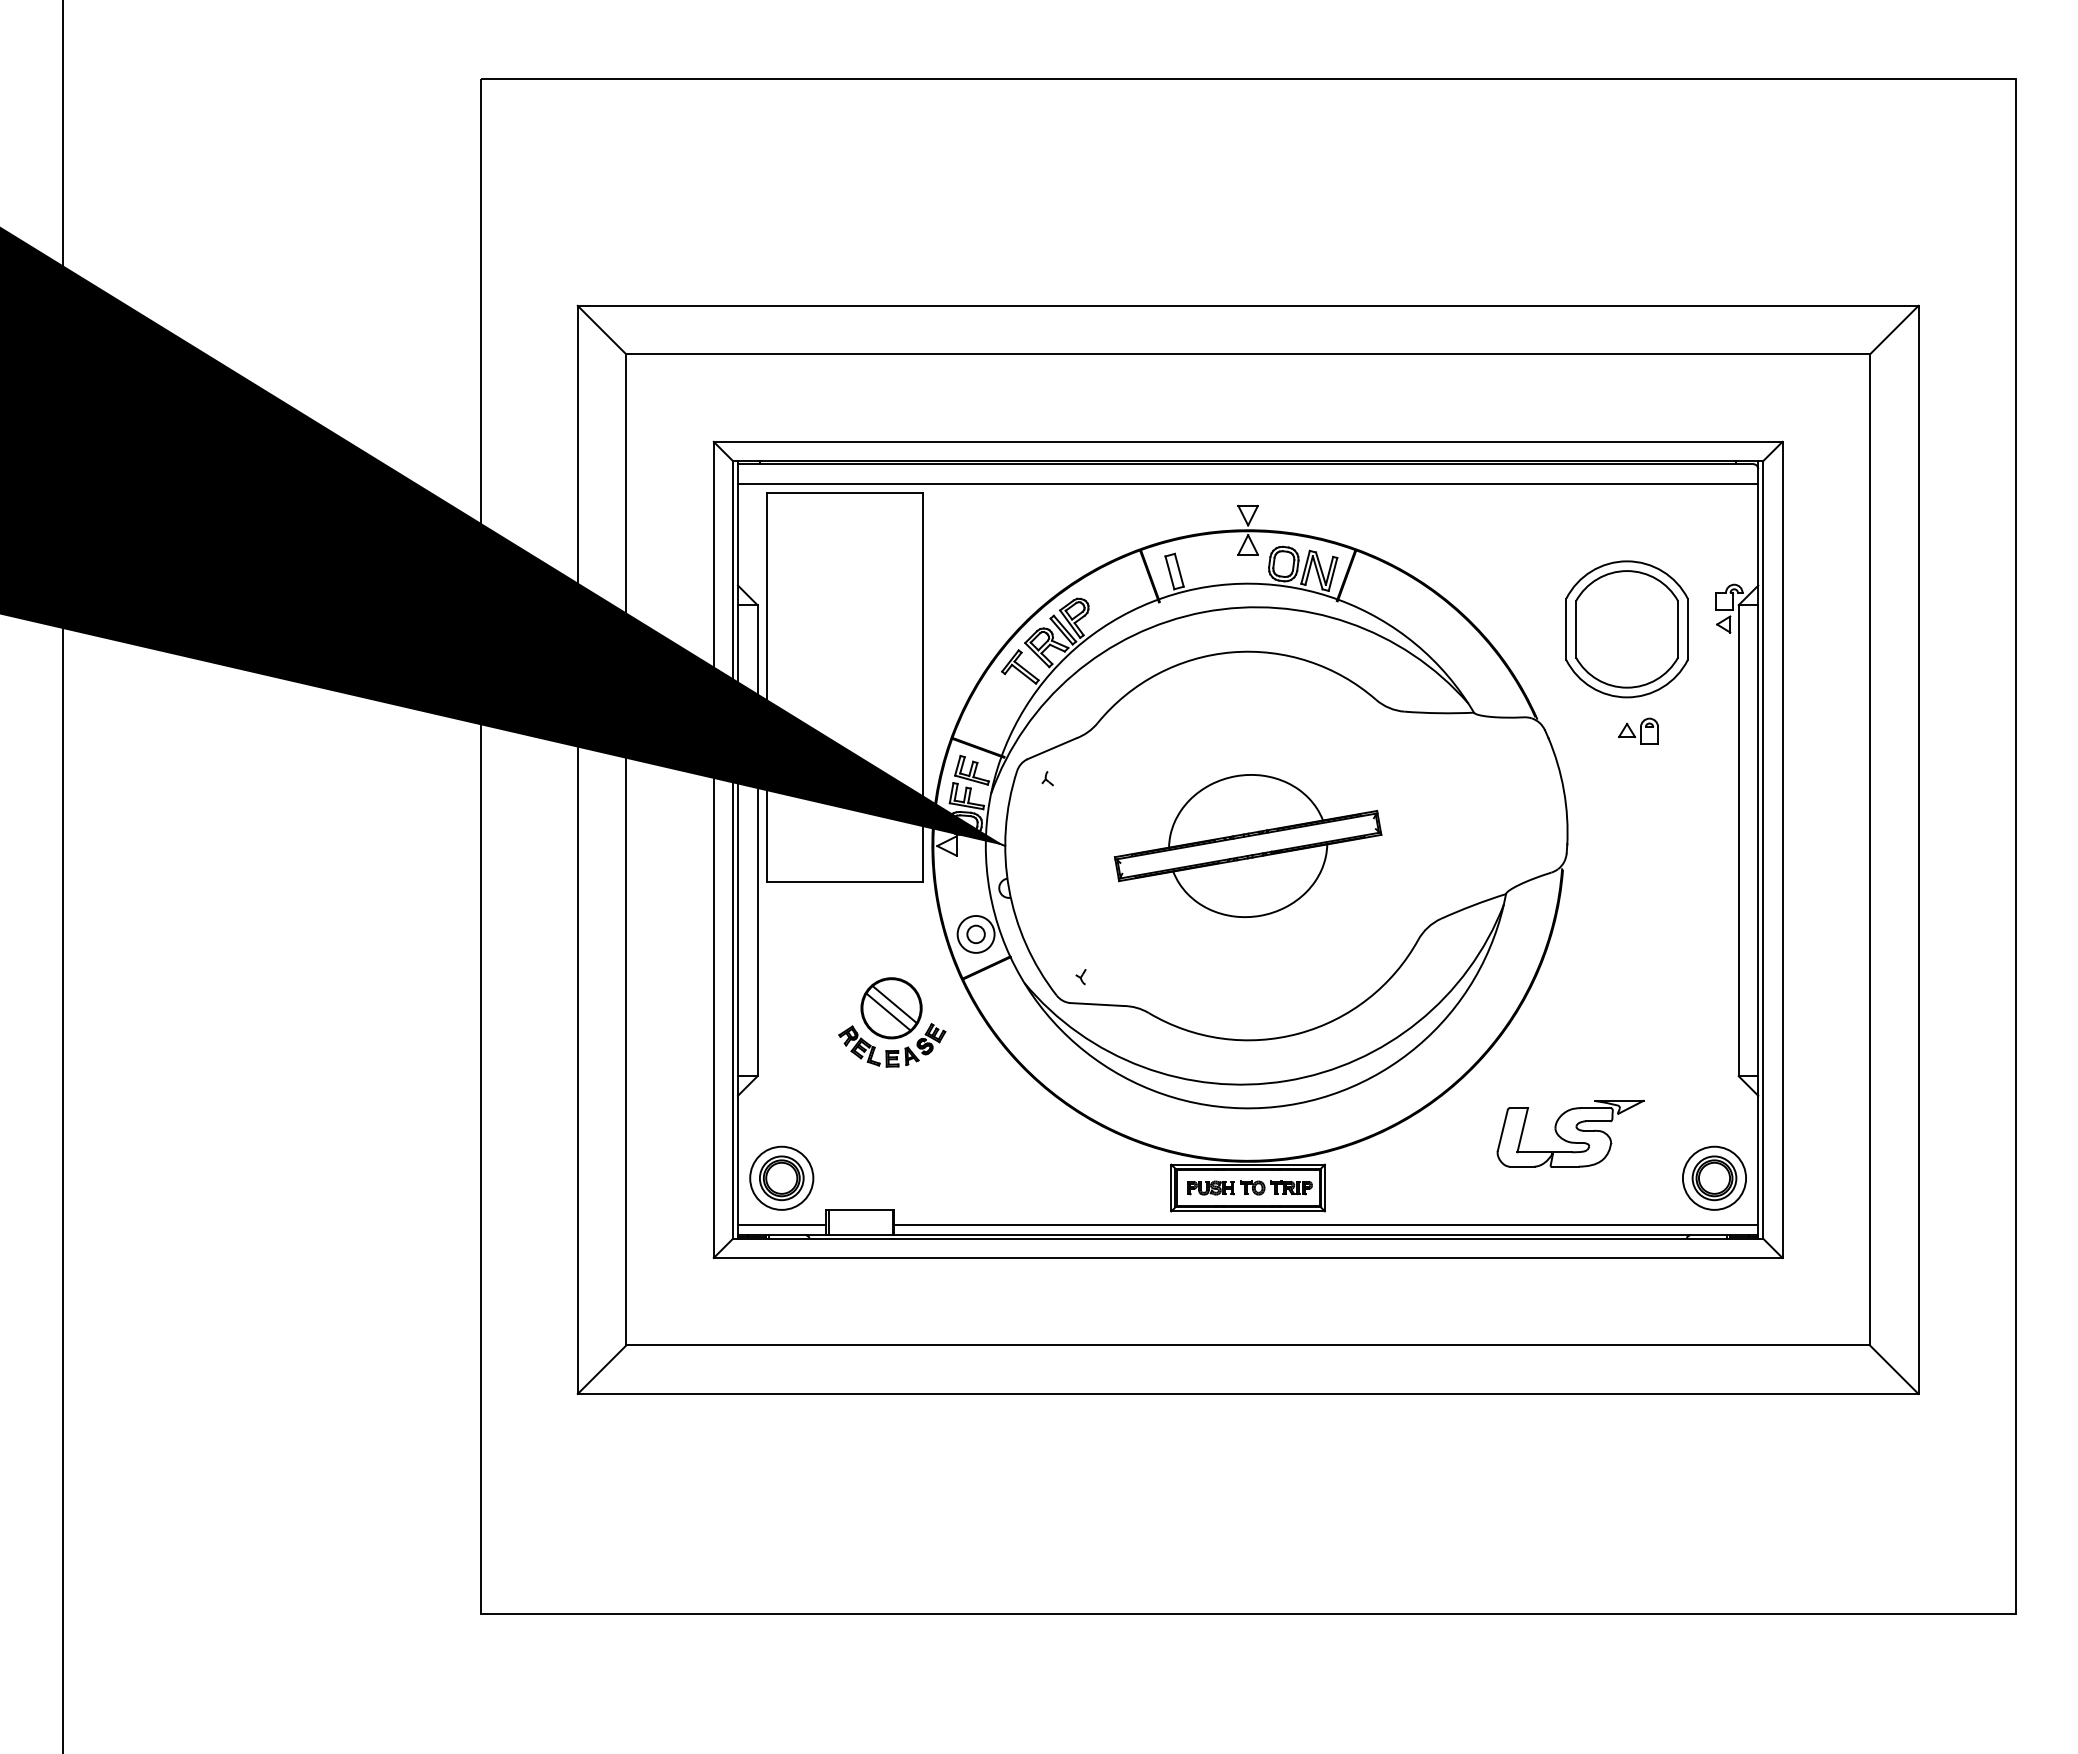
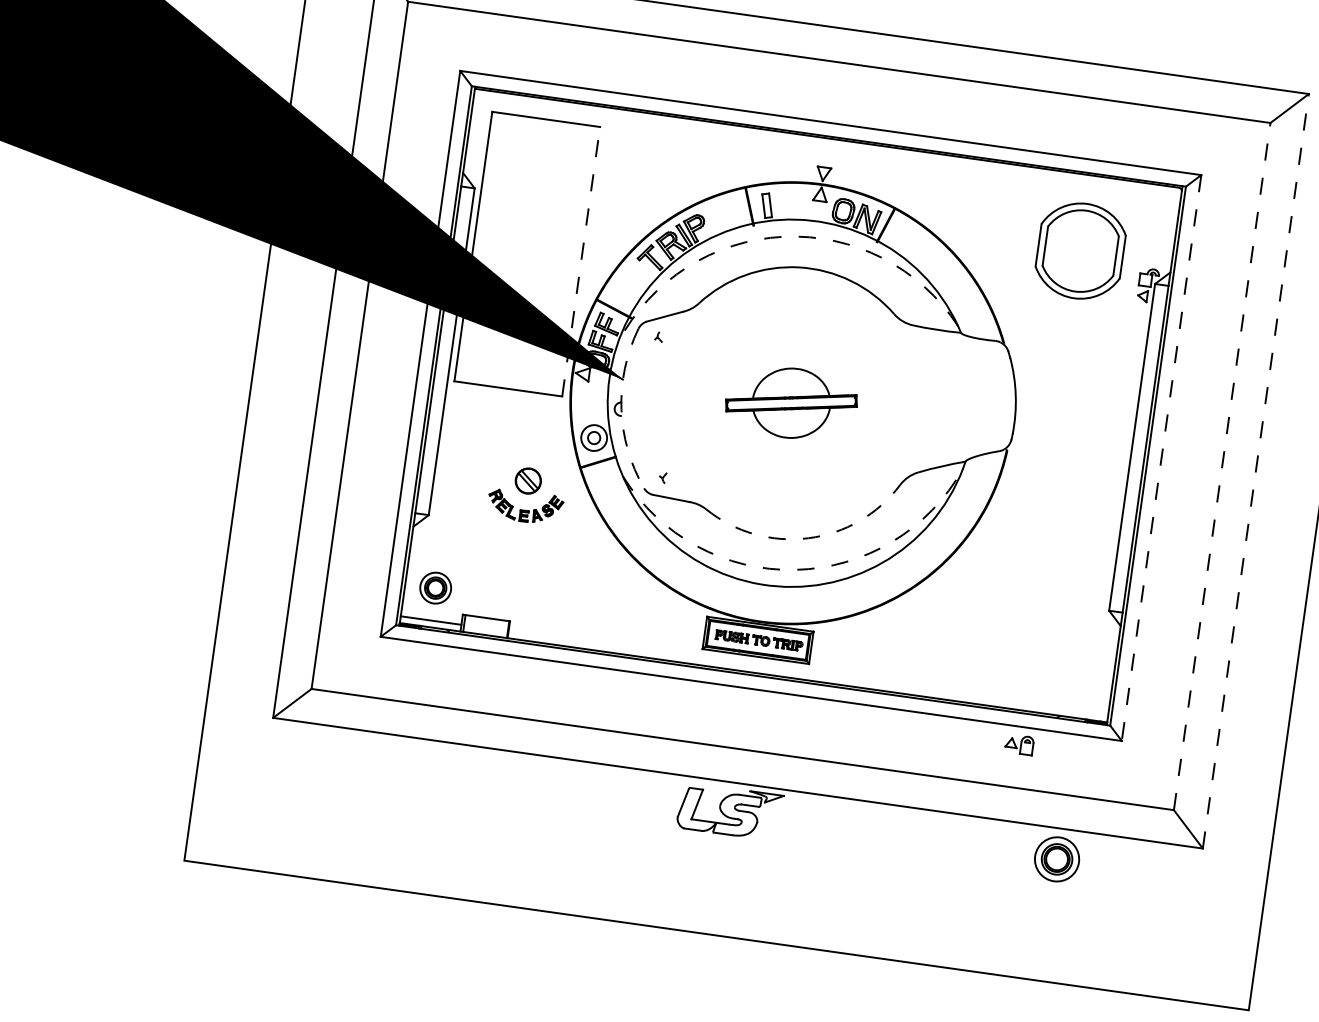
line: (1248, 483) -> (826, 151), removed
arc: (1203, 612) -> (783, 236), solid -> dashed
part: (1626, 629) -> (1080, 251), moved
line: (922, 687) -> (581, 261), solid -> dashed
part: (1638, 730) -> (1019, 743), moved
part: (1248, 845) -> (791, 402), size x0.7
line: (1869, 849) -> (1221, 466), solid -> dashed
line: (1918, 849) -> (1255, 470), solid -> dashed
line: (1782, 850) -> (1161, 458), solid -> dashed
arc: (1008, 888) -> (621, 409), solid -> dashed
part: (891, 1008) -> (528, 481), size x0.6
arc: (1299, 1033) -> (808, 538), solid -> dashed
arc: (1286, 1080) -> (795, 569), solid -> dashed
part: (1570, 1133) -> (730, 811), moved
part: (781, 1177) -> (435, 587), size x0.7
part: (1714, 1177) -> (1057, 858), moved
line: (1325, 1224) -> (808, 673), removed

